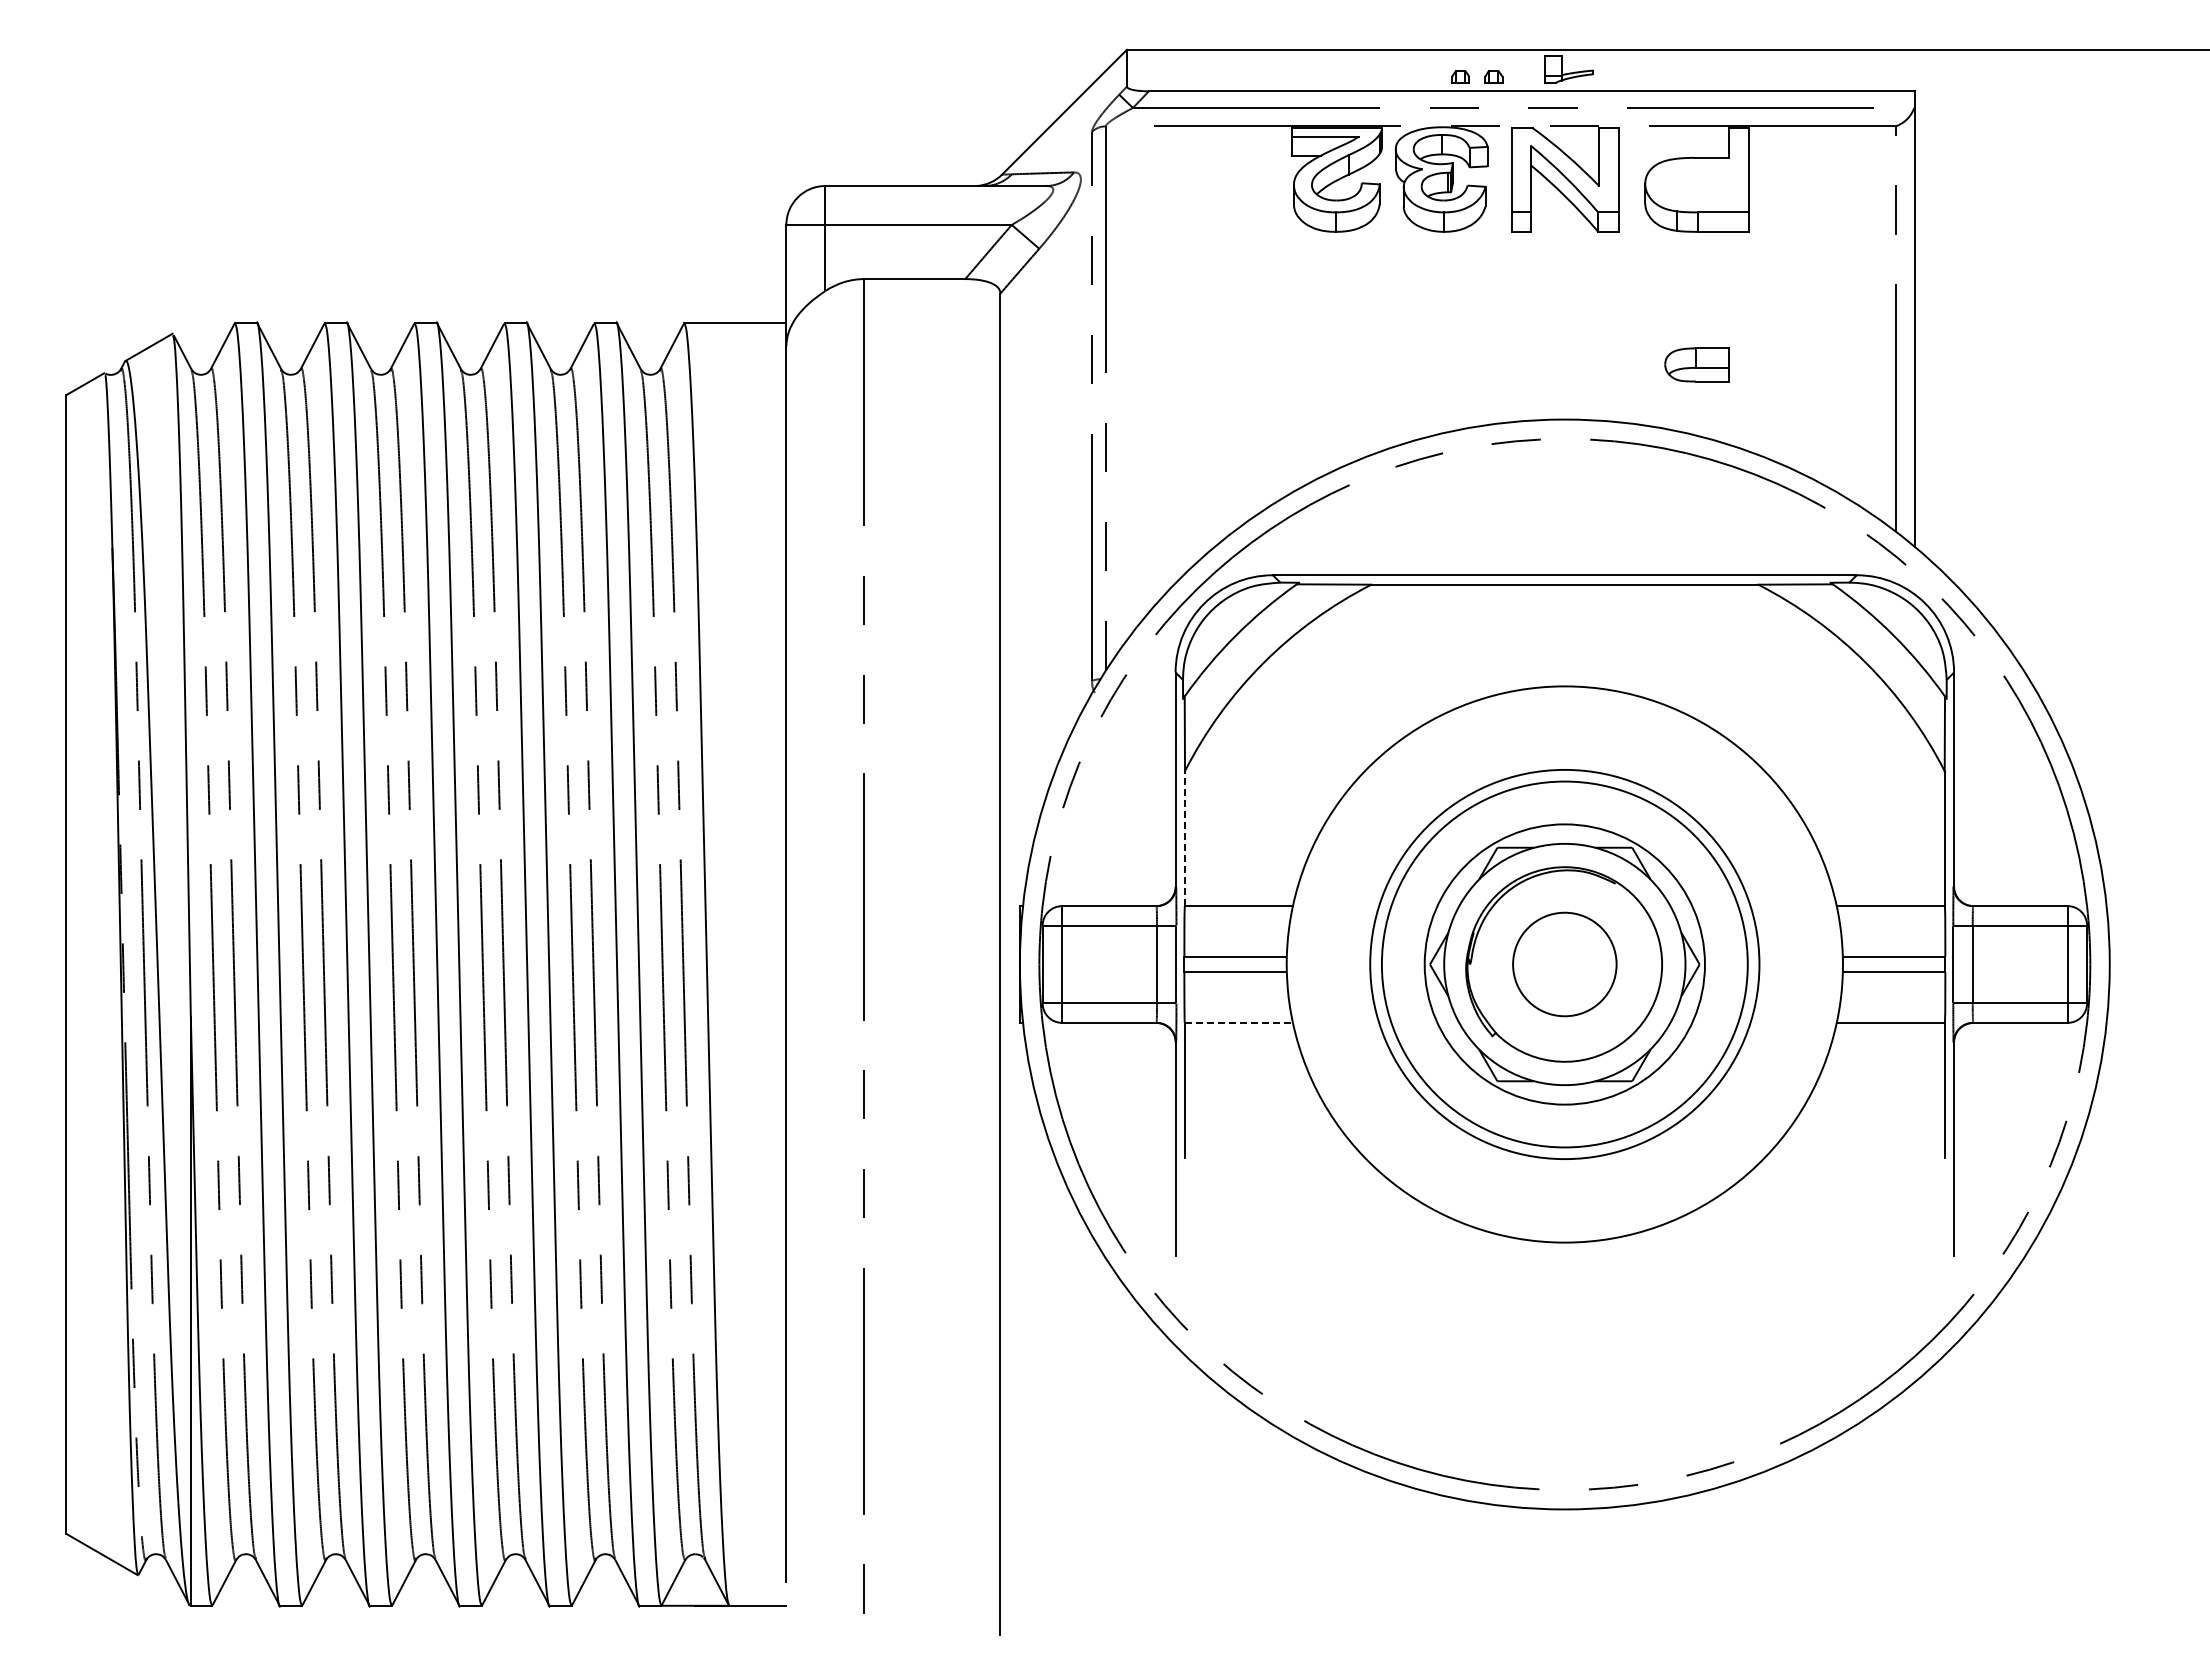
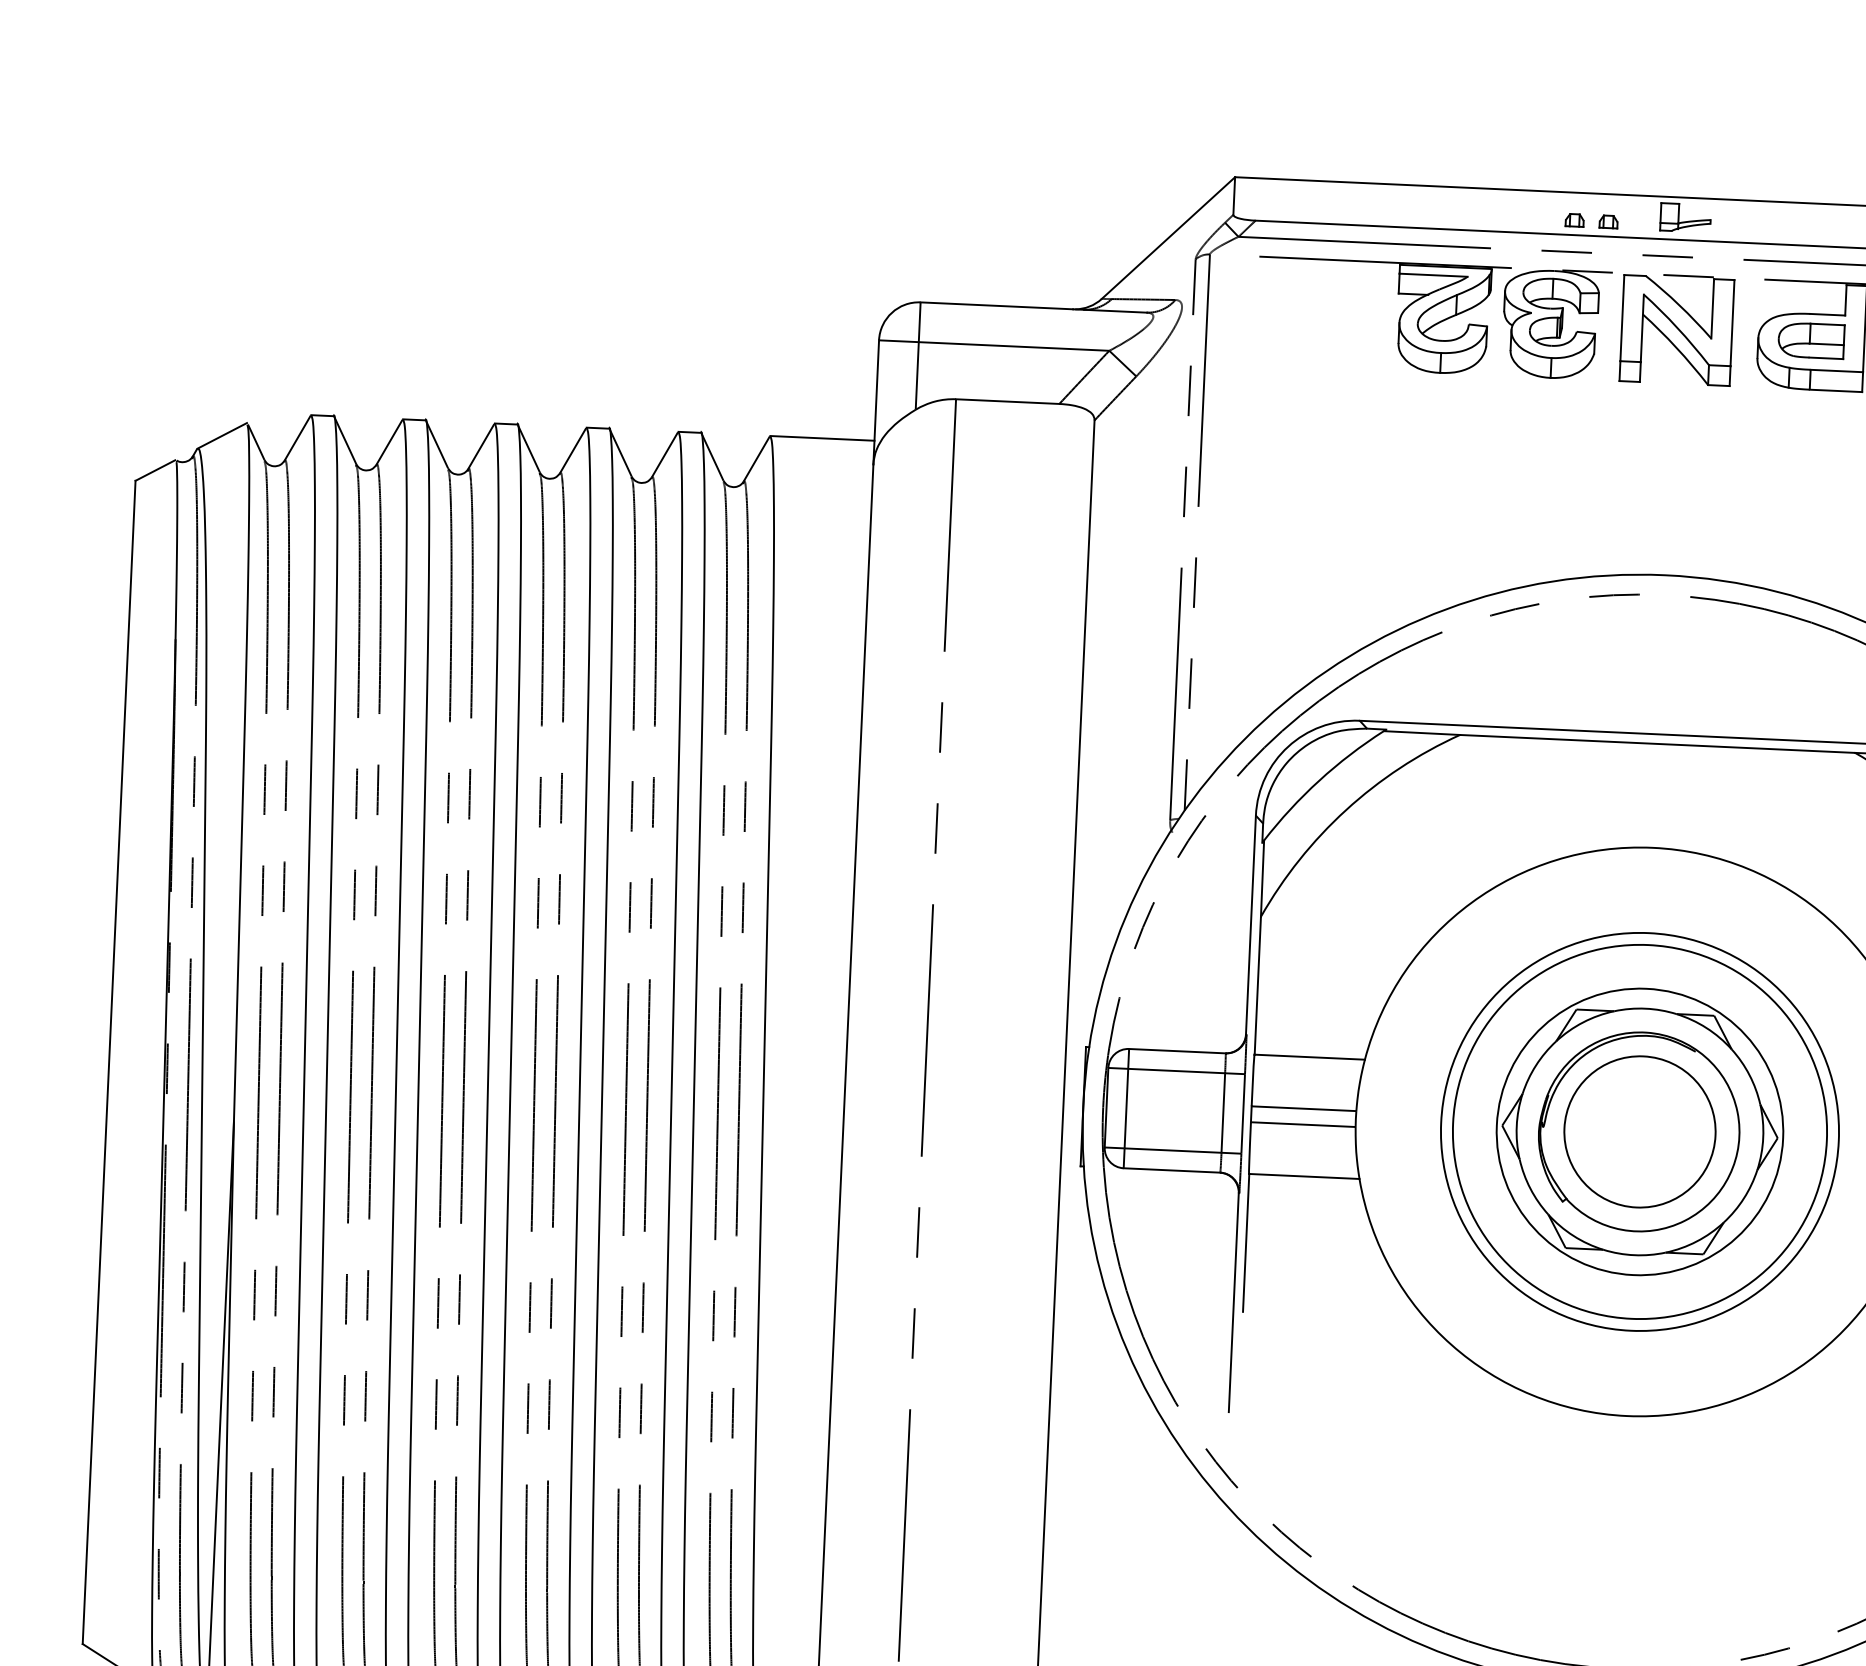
part: (1696, 364) -> (1810, 340), moved
line: (1185, 838) -> (1258, 985), dashed -> solid
circle: (1564, 964) -> (1639, 1131), size x1.43
line: (1239, 1022) -> (1304, 1176), dashed -> solid

